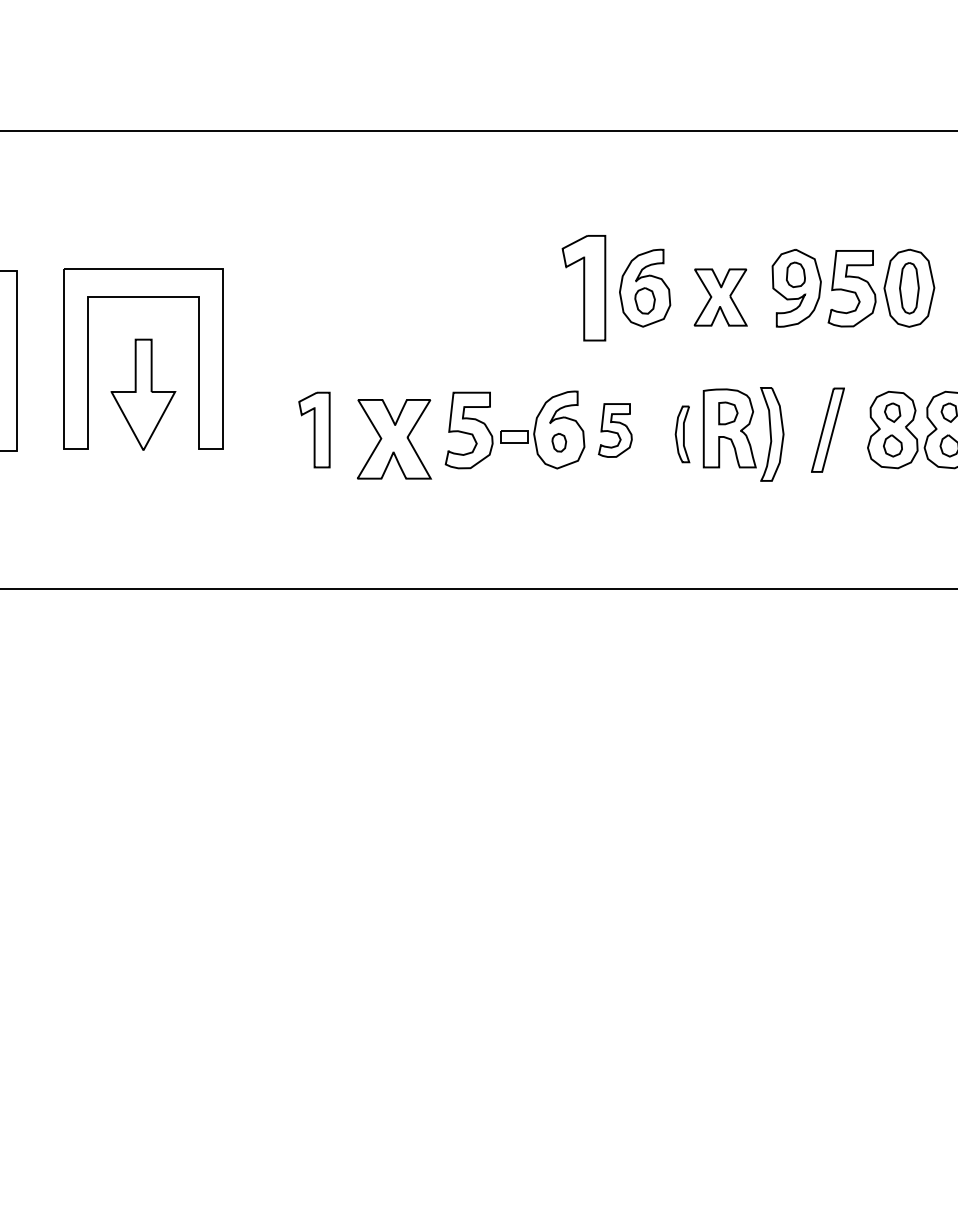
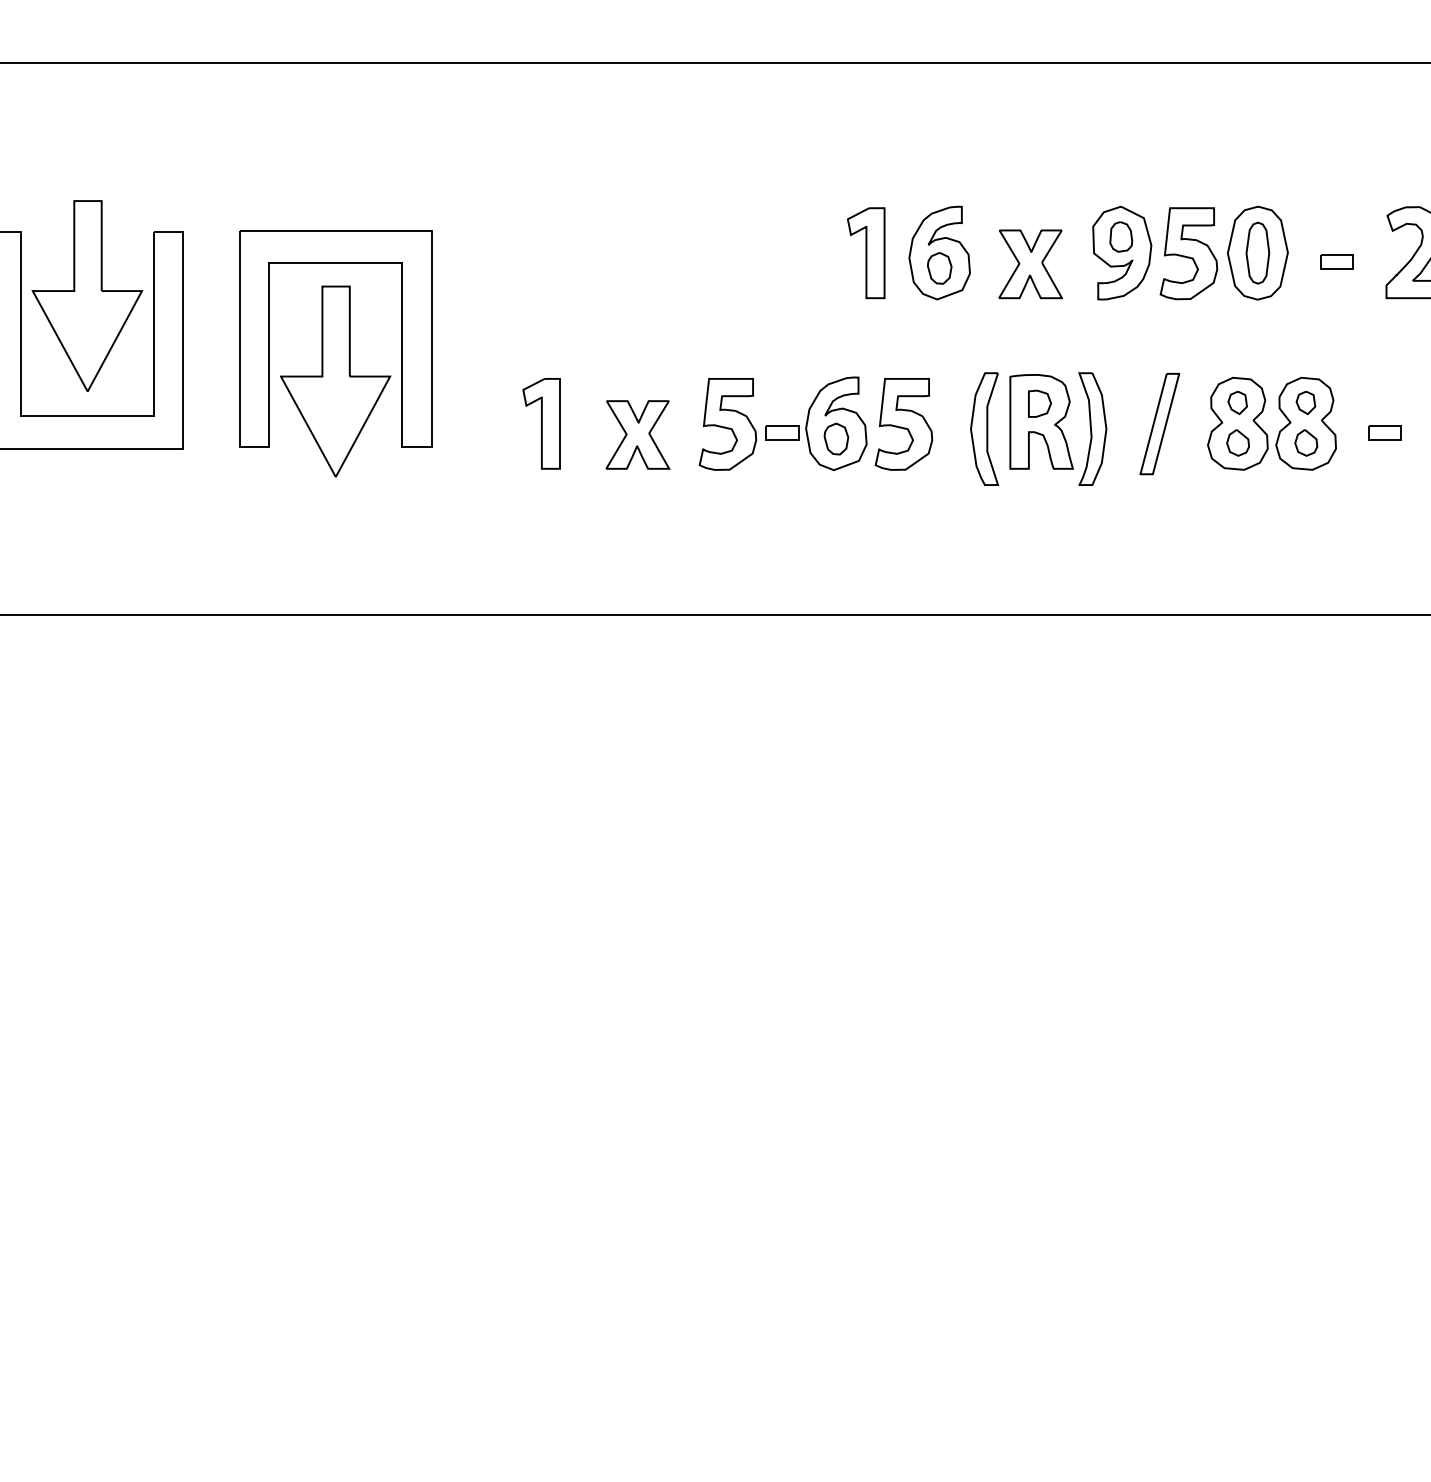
part: (584, 288) -> (866, 253), size x0.71
part: (143, 394) -> (335, 381), size x1.43
part: (615, 430) -> (903, 424), size x1.43
part: (682, 433) -> (984, 428), size x1.67
part: (394, 438) -> (637, 434), size x0.71
part: (559, 442) -> (836, 438), size x1.43

